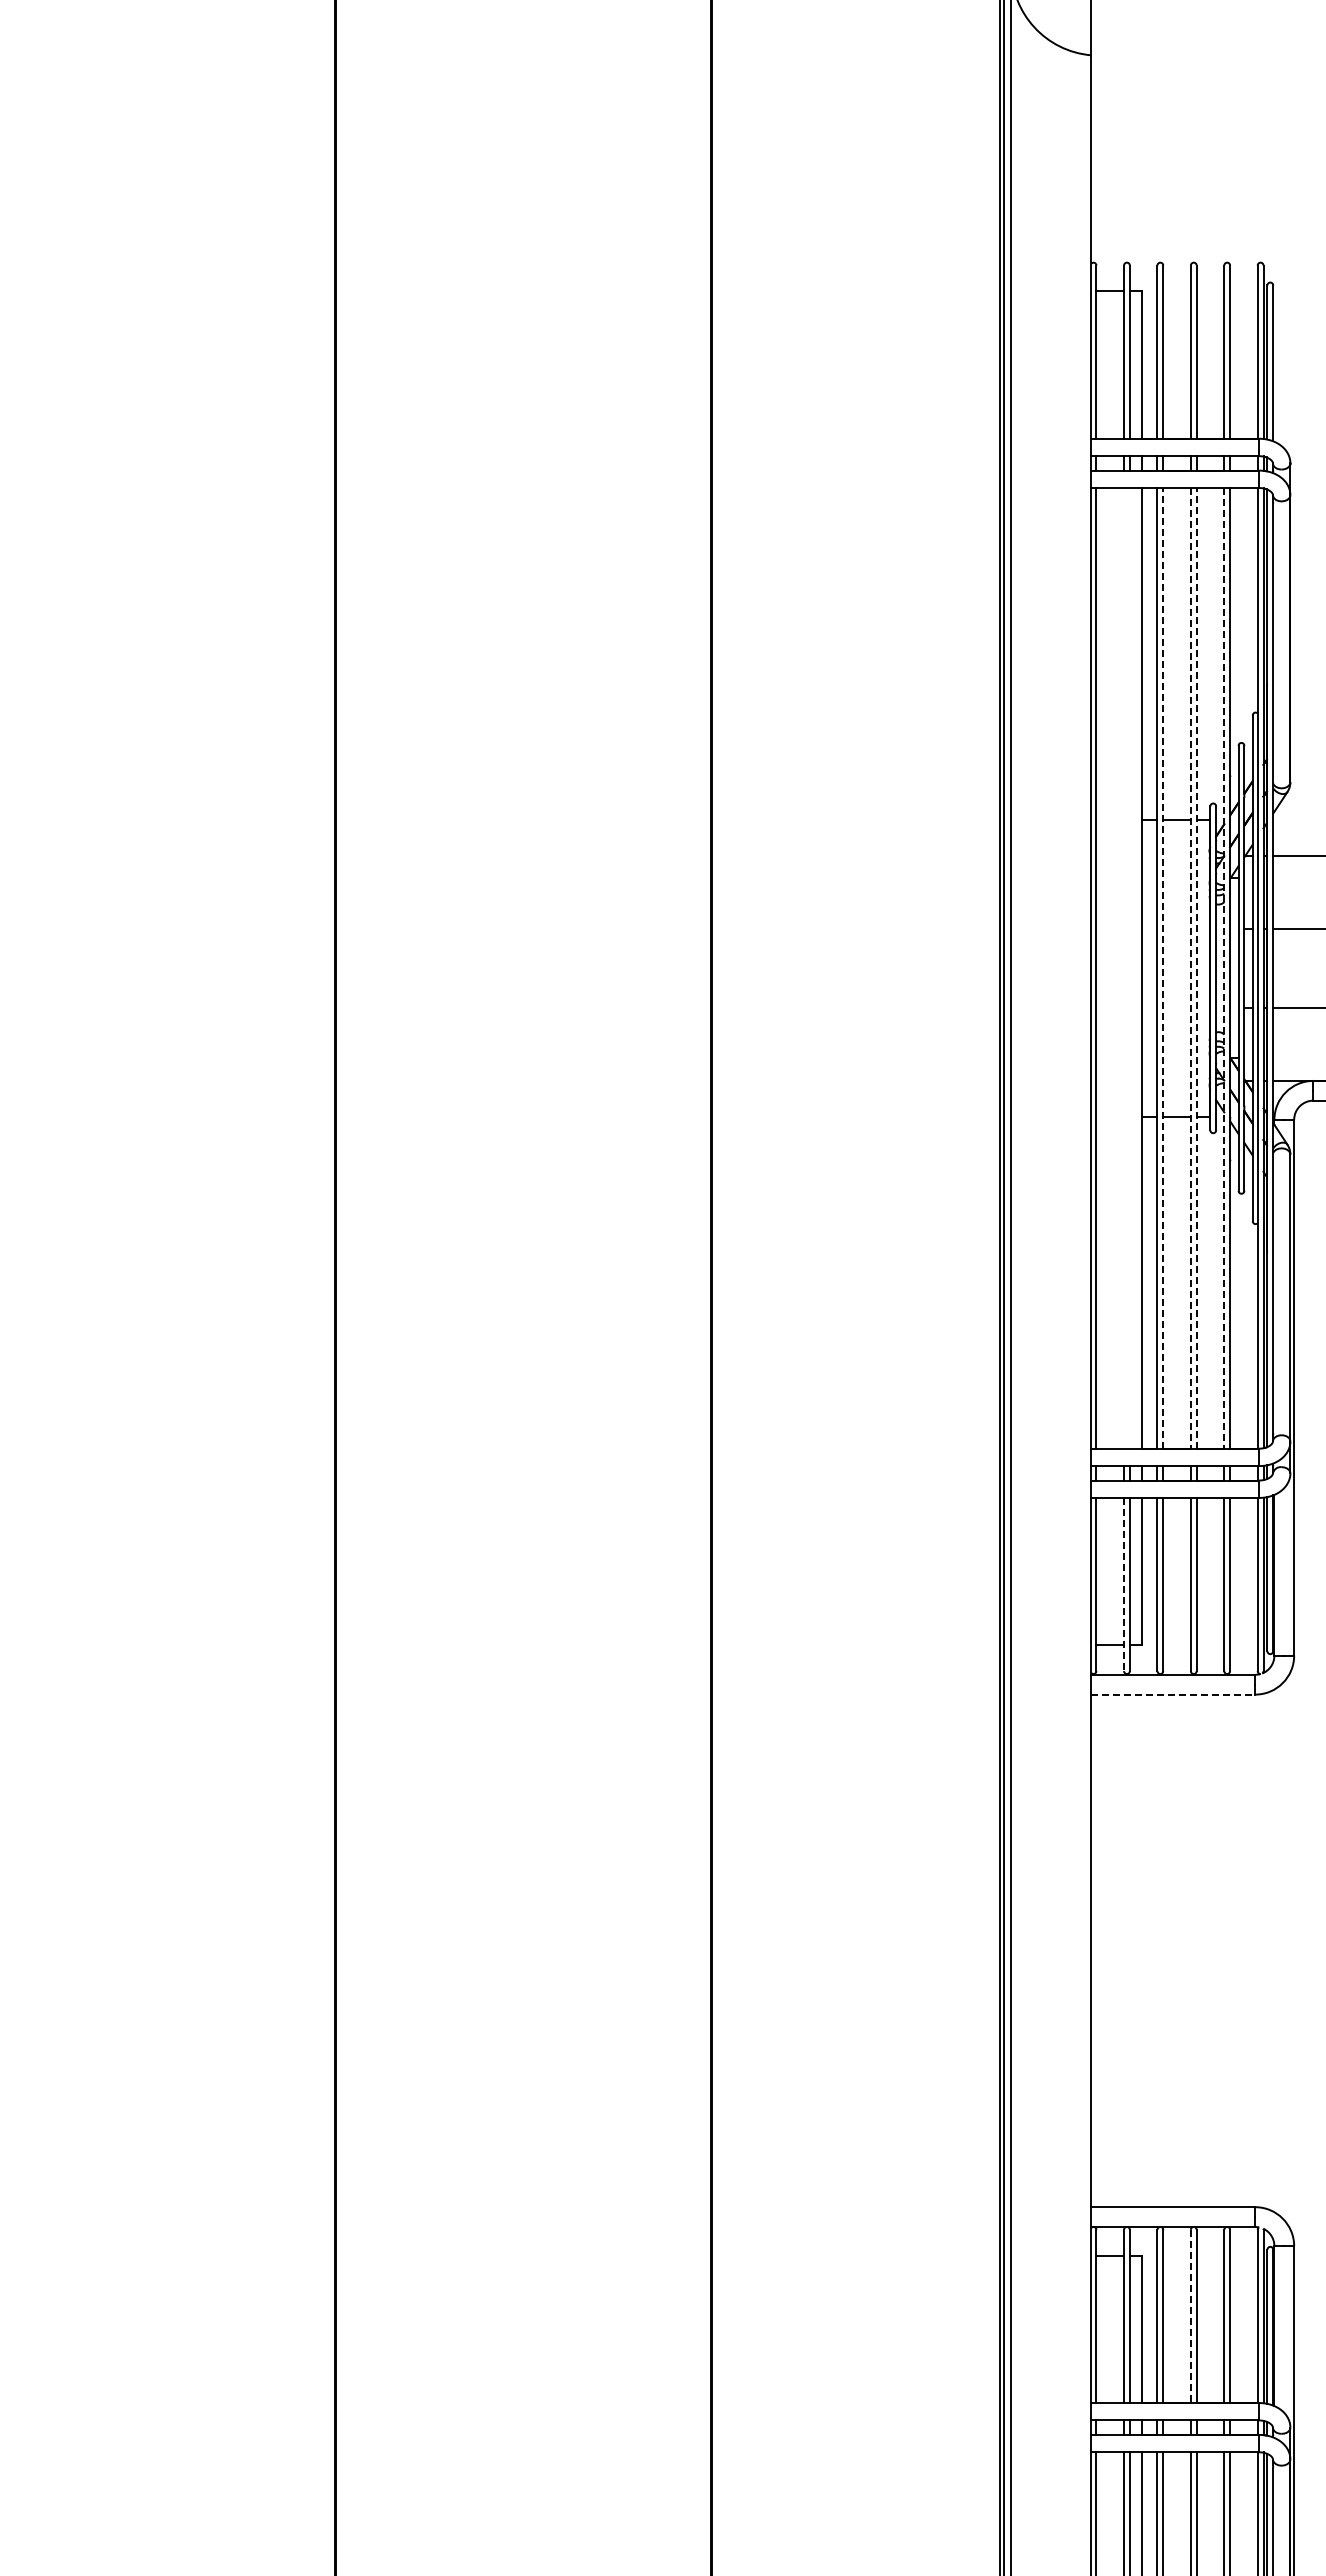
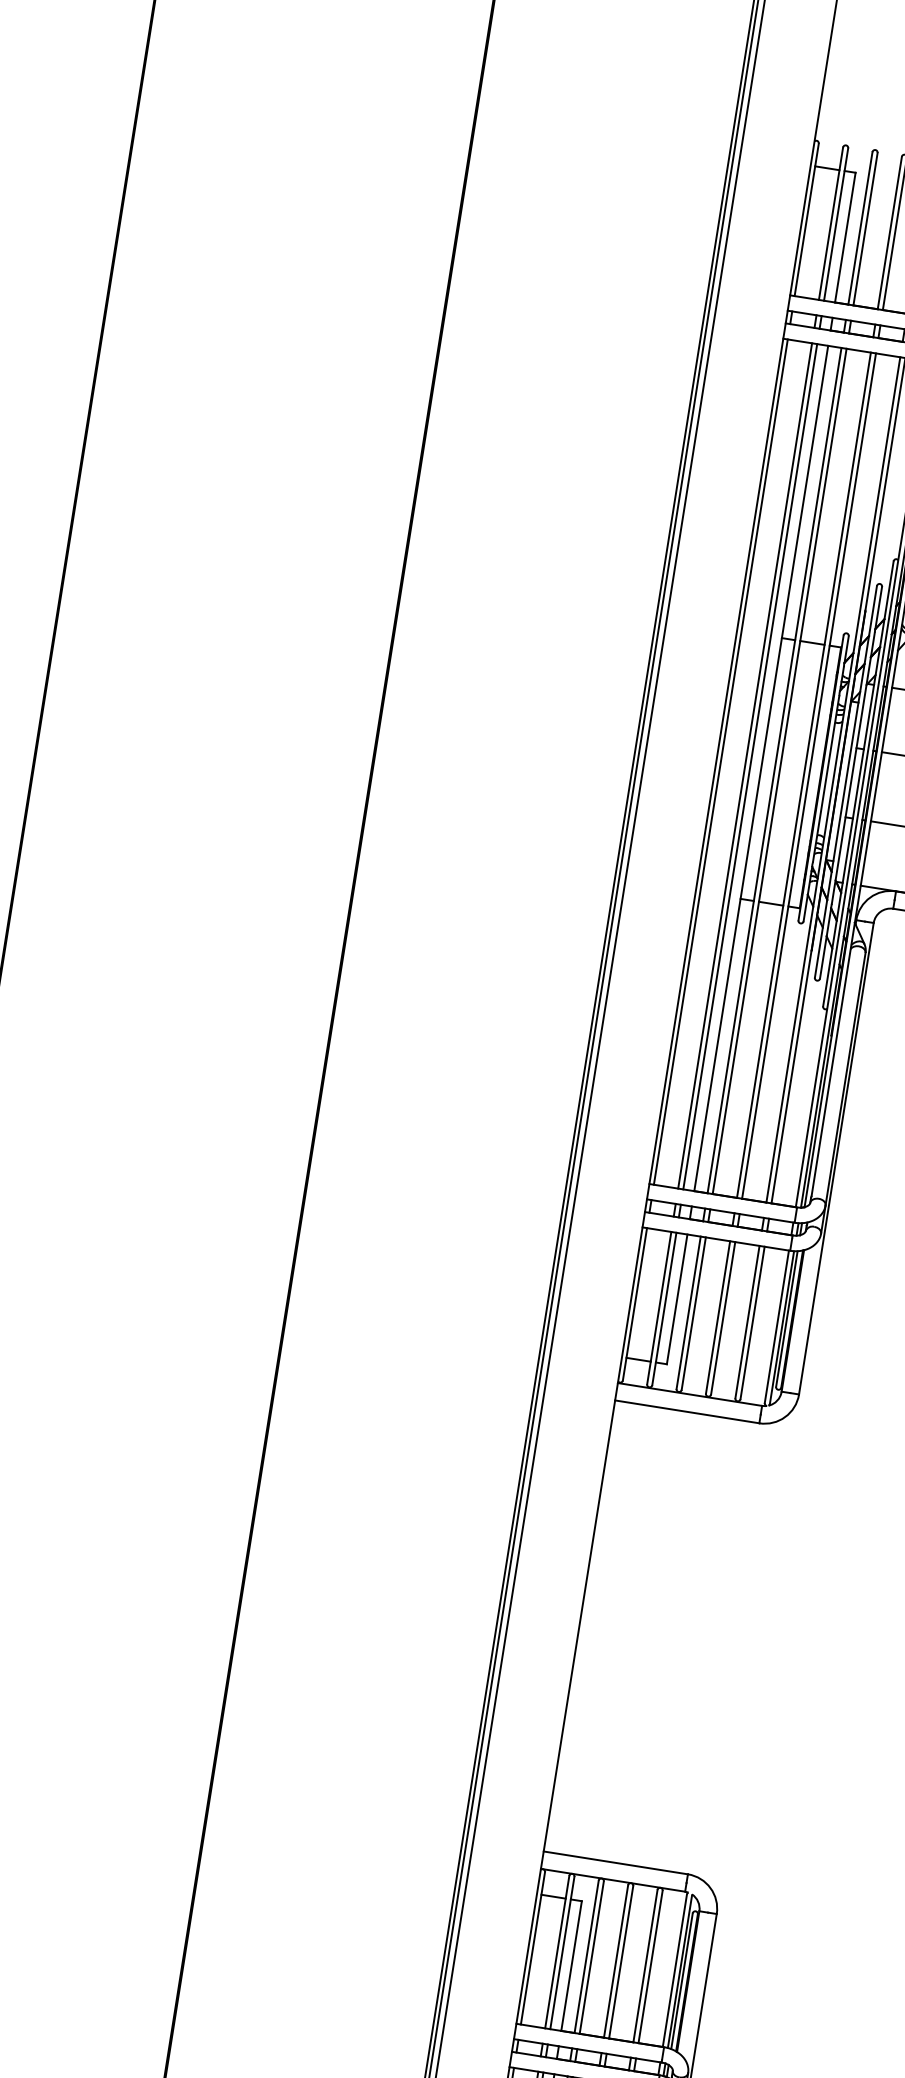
line: (1163, 967) -> (779, 770), dashed -> solid
line: (1196, 967) -> (809, 775), dashed -> solid
line: (1124, 968) -> (745, 766), added
line: (1129, 968) -> (749, 766), added
line: (1190, 968) -> (803, 775), dashed -> solid
line: (1224, 968) -> (833, 780), dashed -> solid
line: (1124, 1584) -> (659, 1308), dashed -> solid
line: (1173, 1694) -> (687, 1411), dashed -> solid
line: (1190, 2316) -> (615, 1961), dashed -> solid

